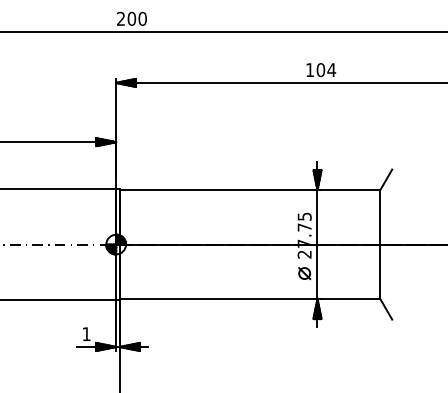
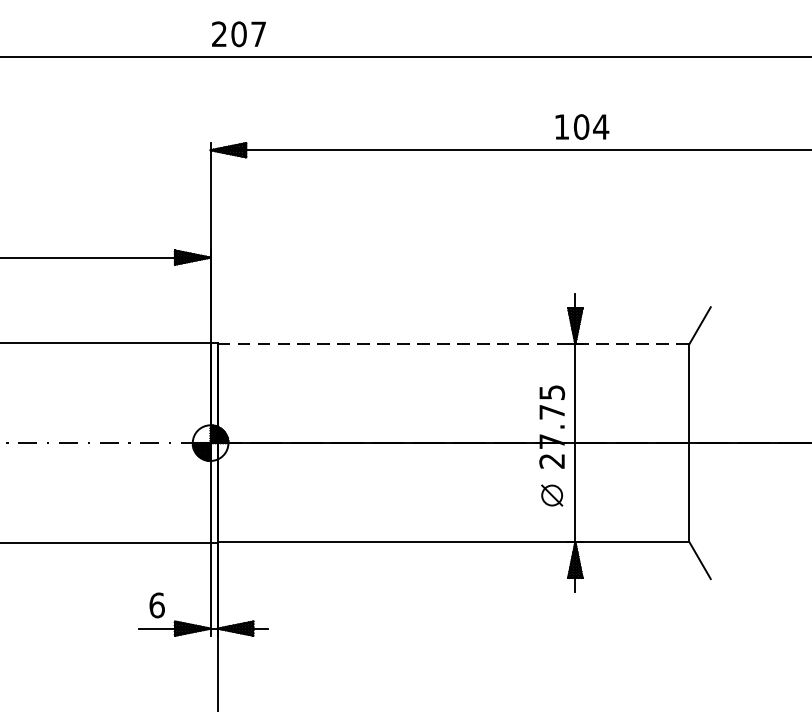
text: (142, 18) -> (258, 33), 200 -> 207
line: (250, 189) -> (454, 343), solid -> dashed
text: (86, 334) -> (156, 606), 1 -> 6

